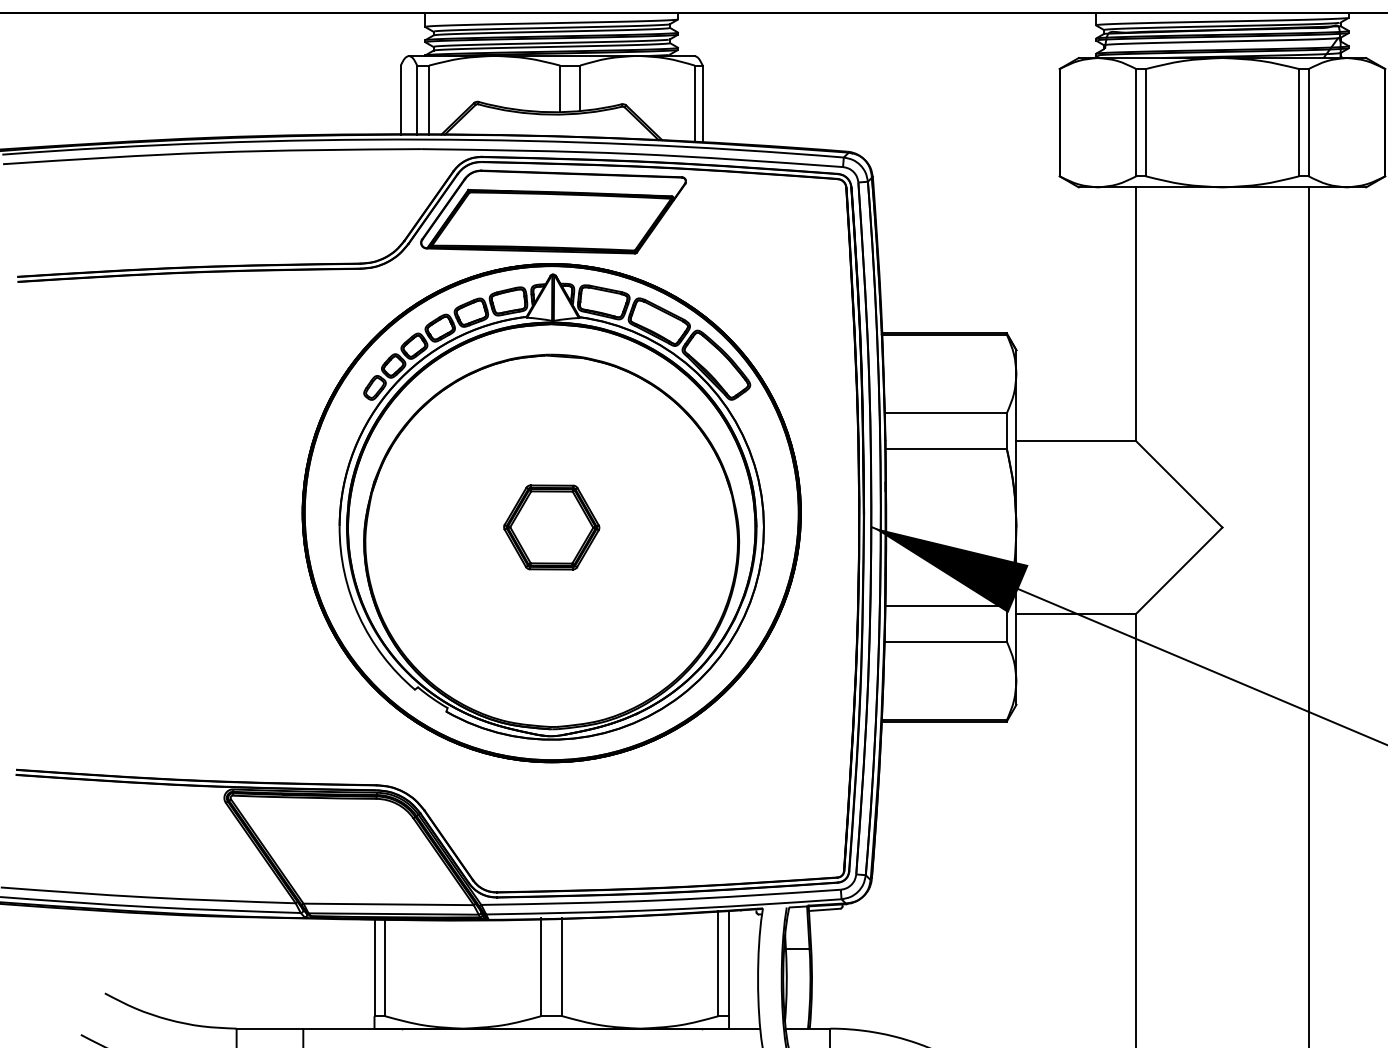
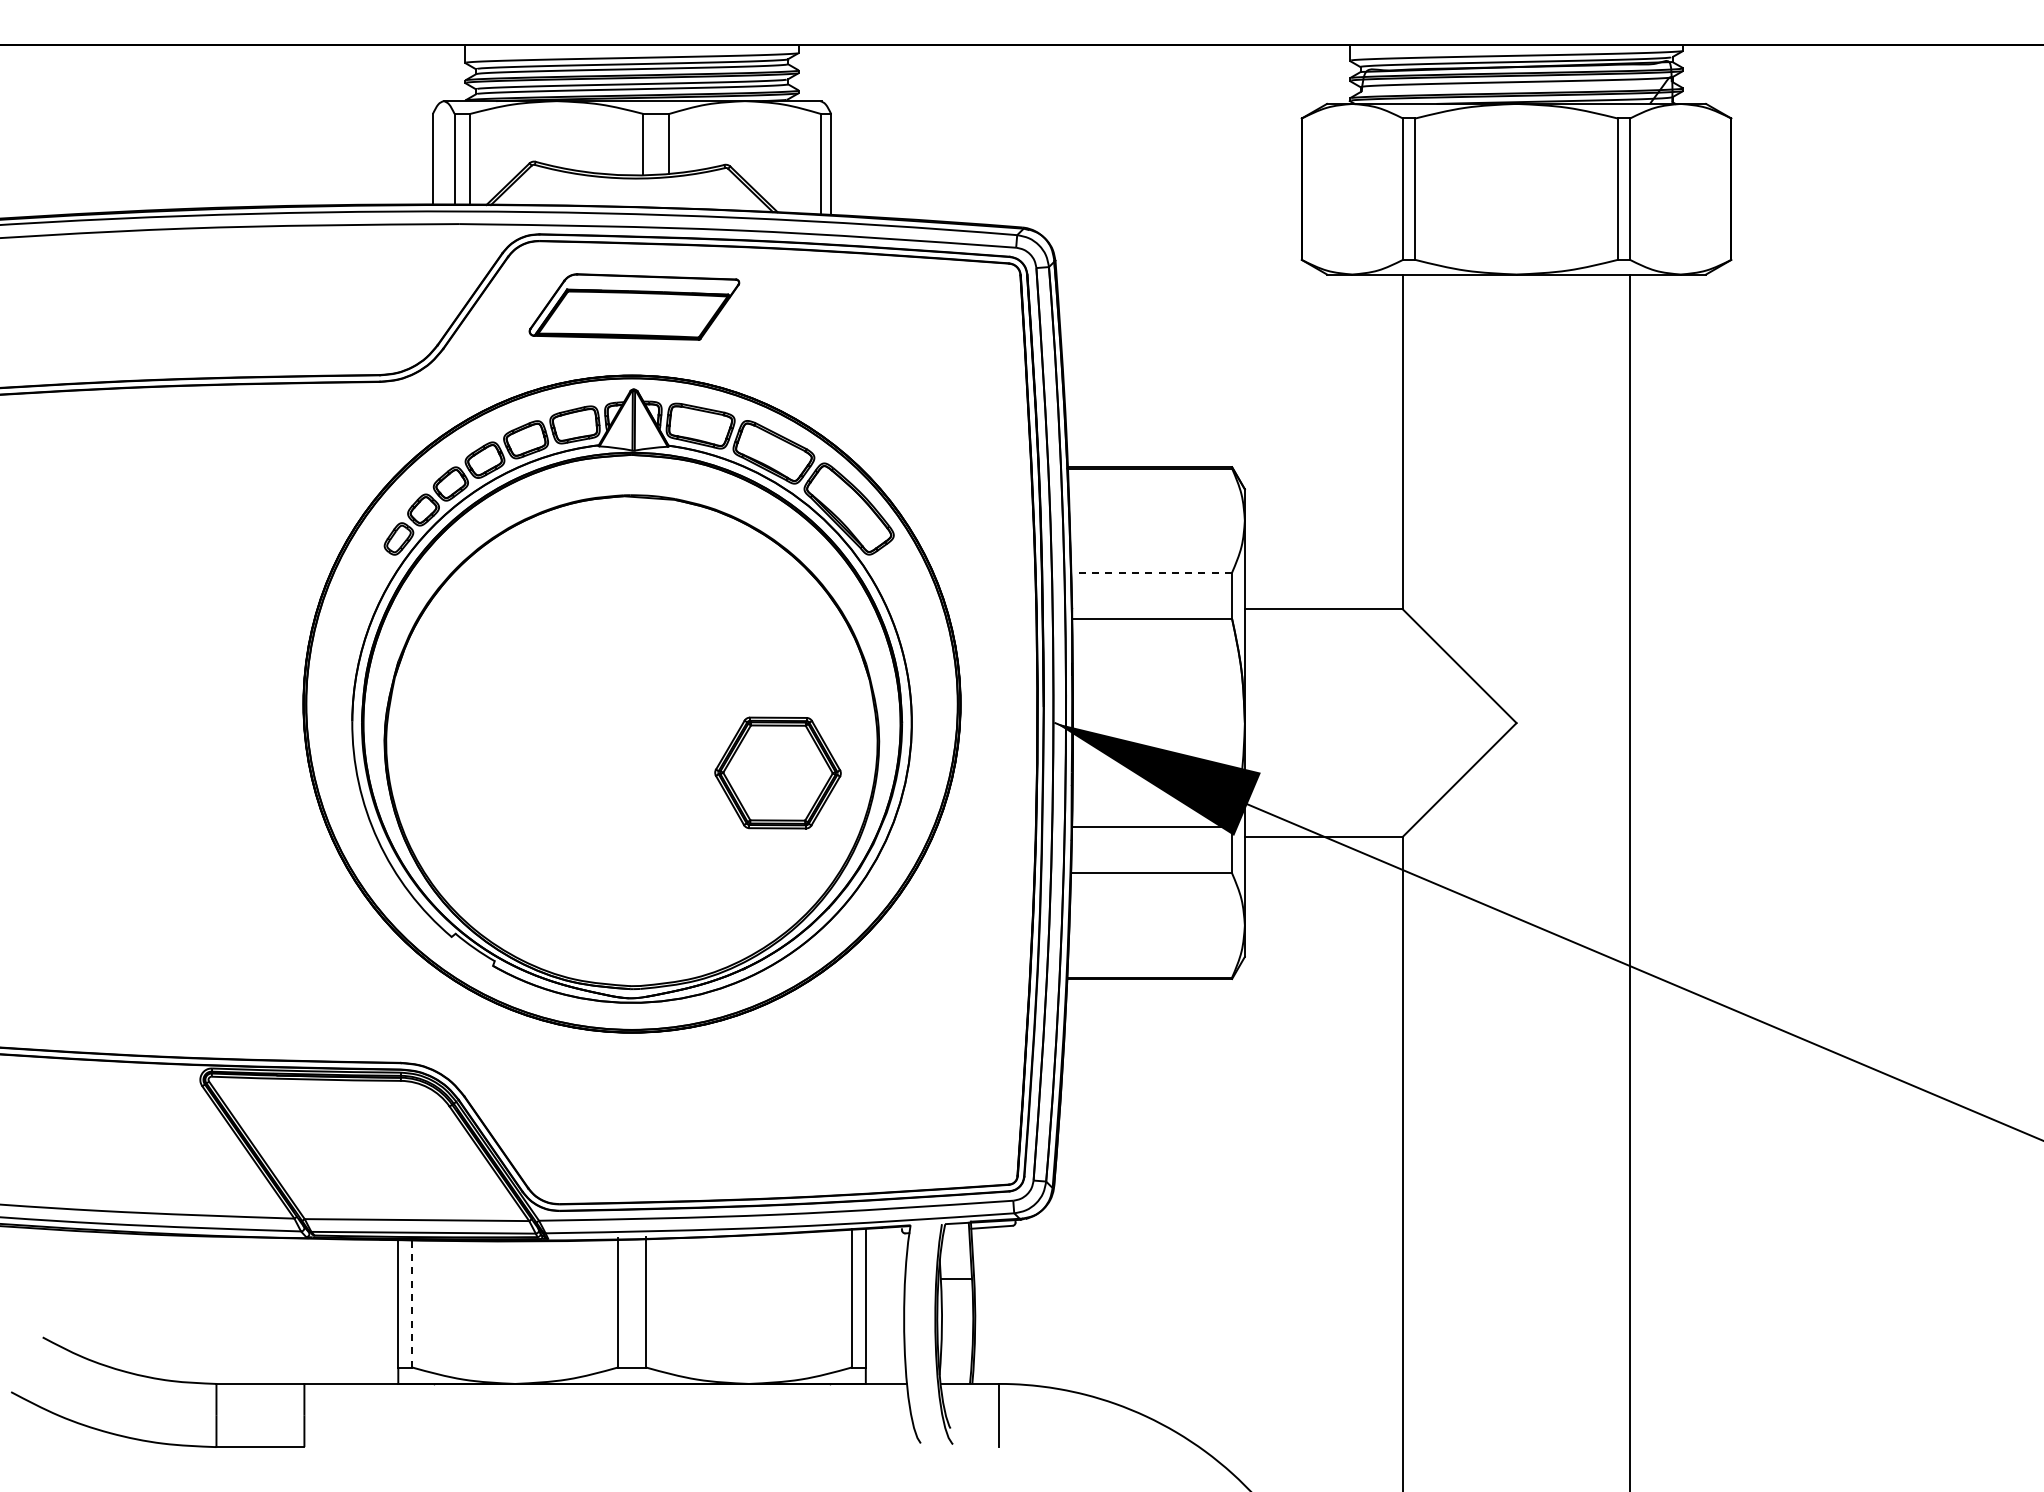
part: (553, 211) -> (634, 306), size x0.6
line: (945, 413) -> (1151, 572), solid -> dashed
part: (551, 527) -> (777, 772), moved
line: (385, 967) -> (412, 1303), solid -> dashed

